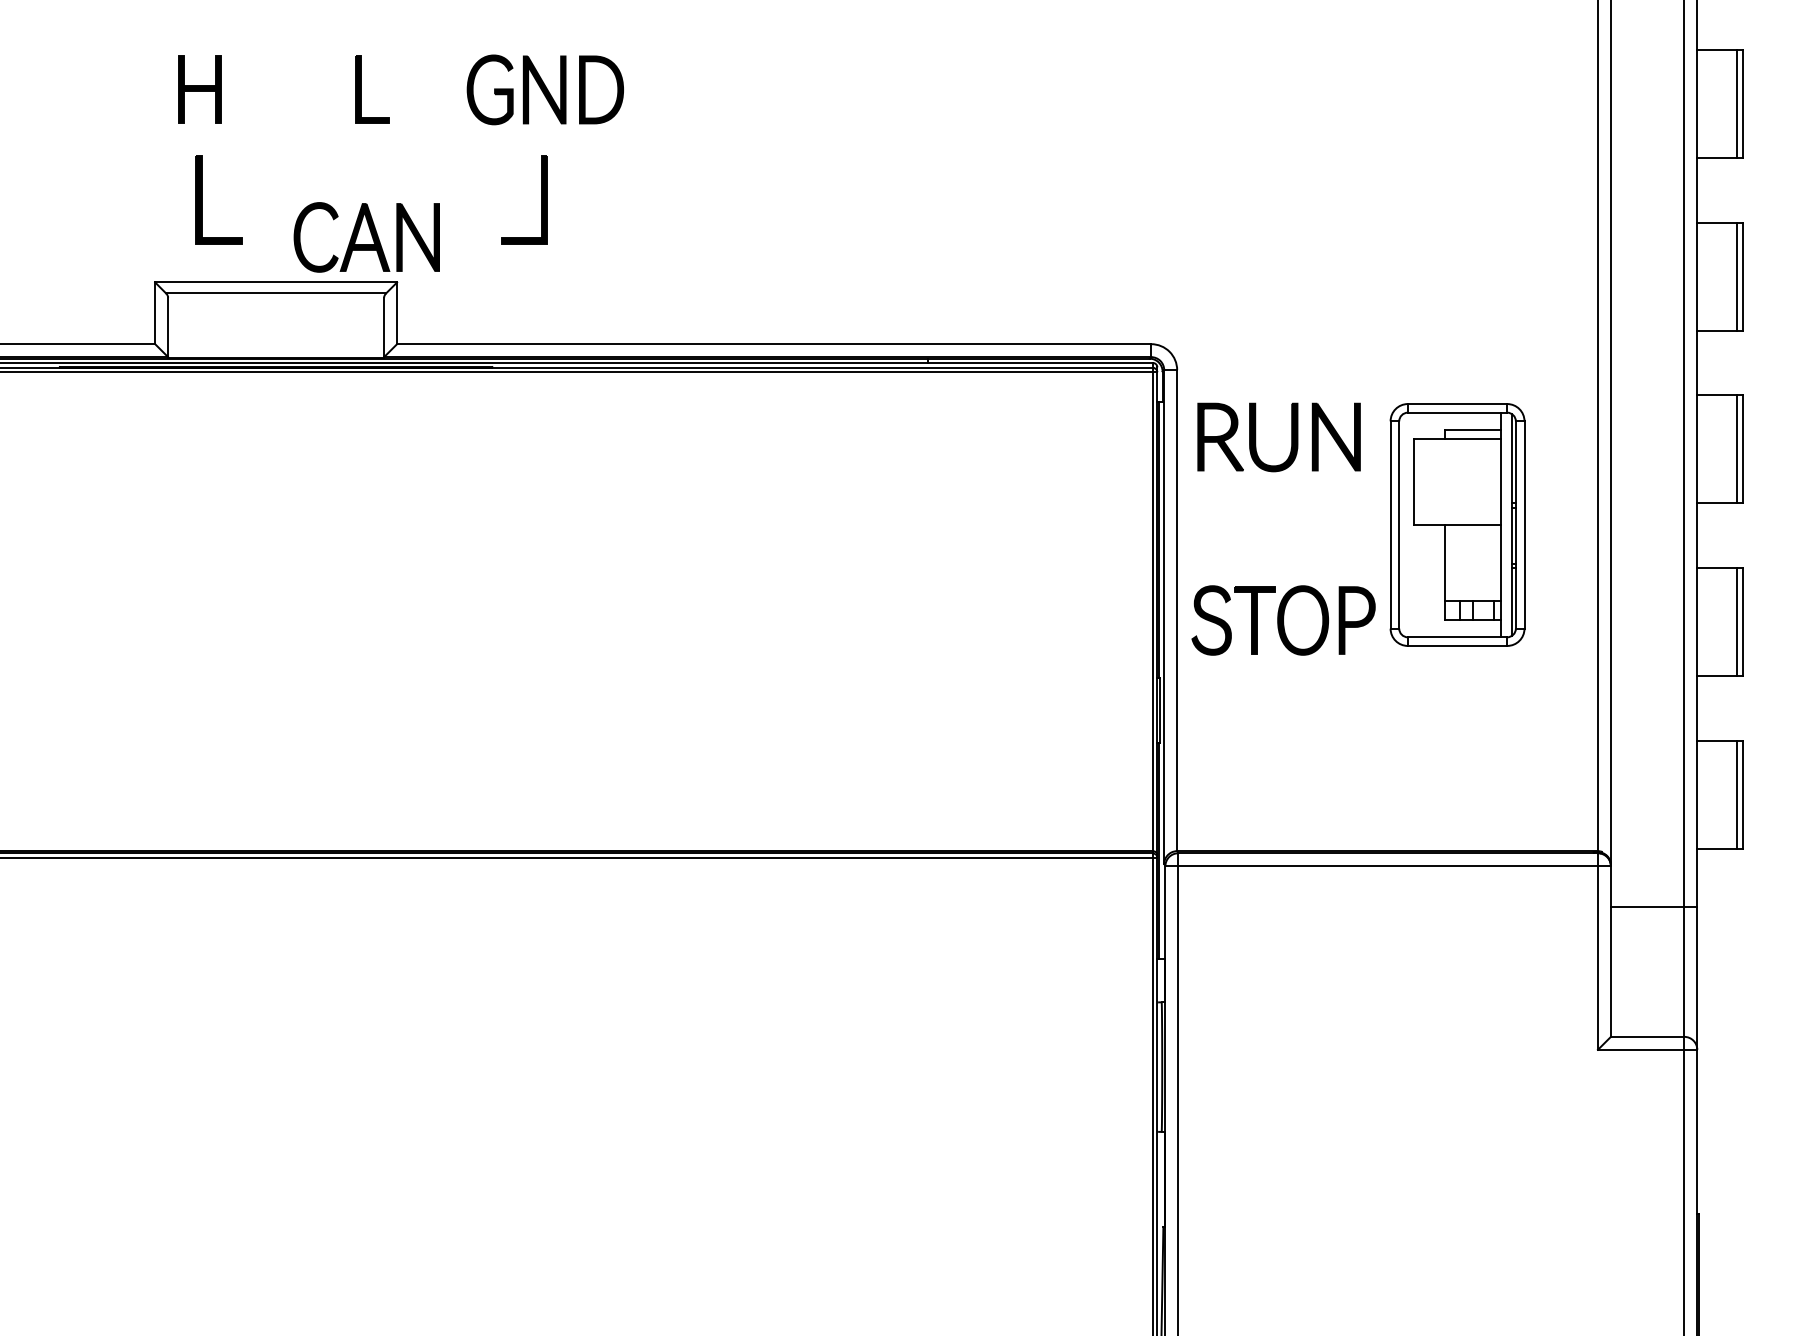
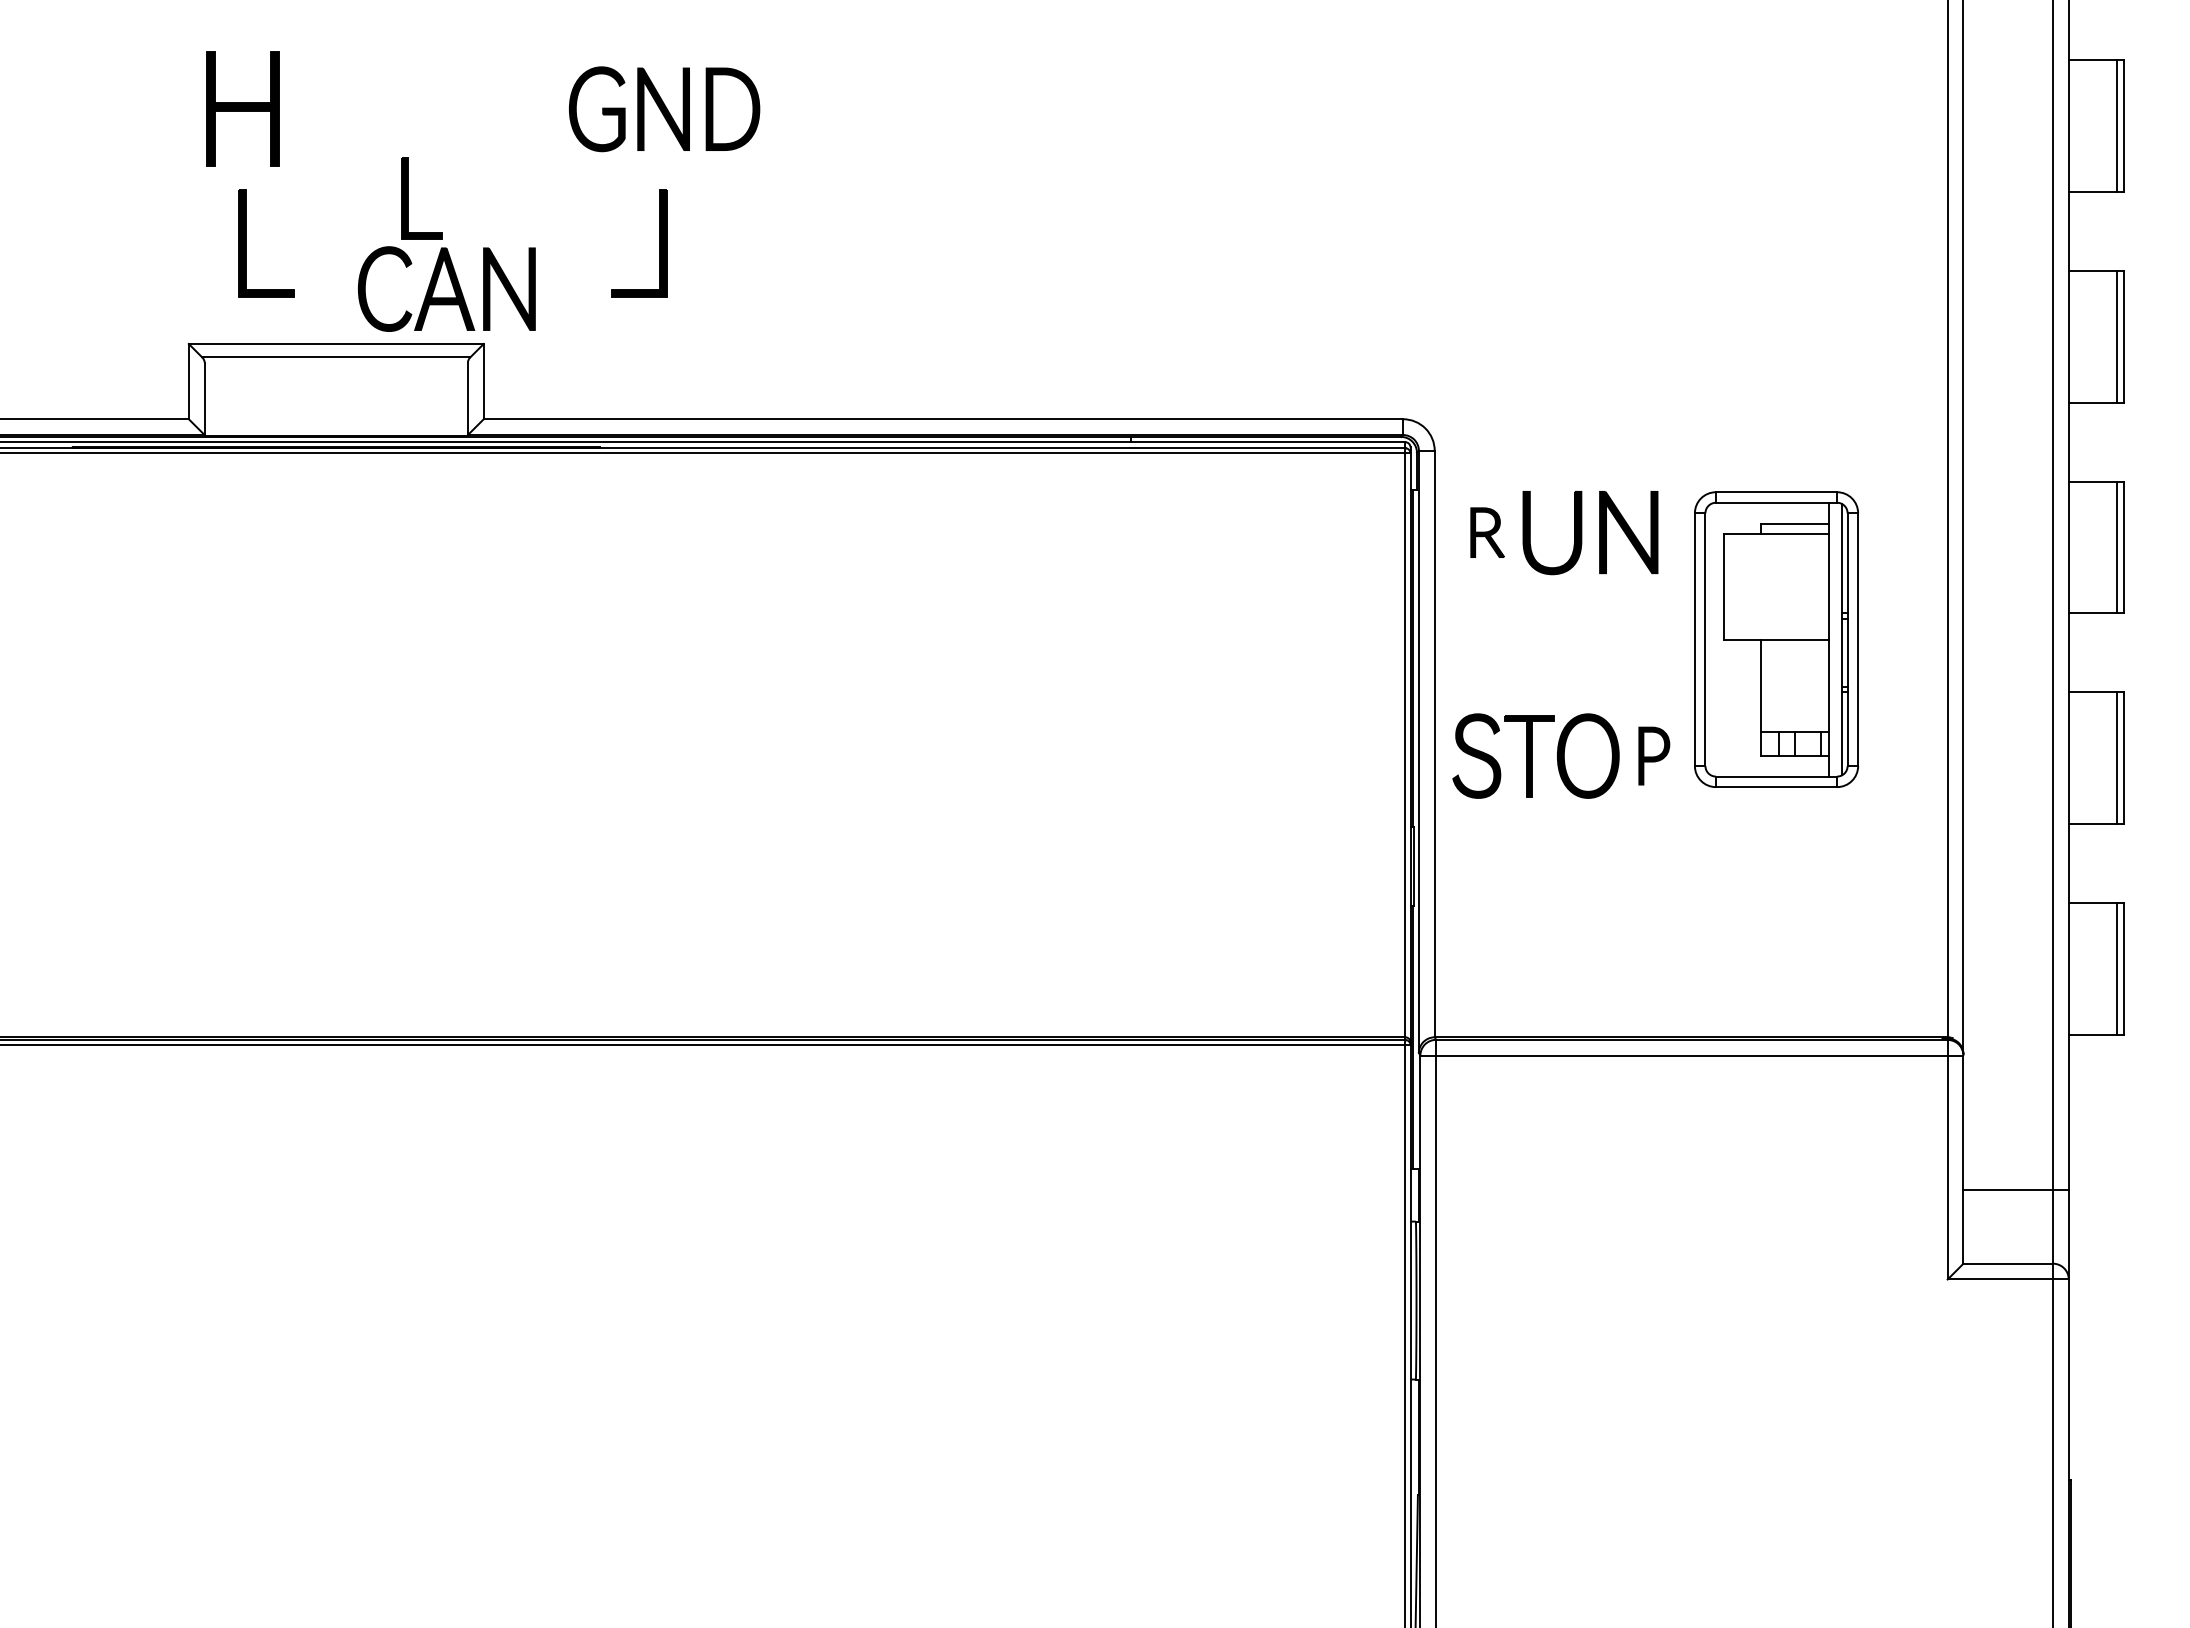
part: (200, 90) -> (243, 109), size x1.4
part: (361, 90) -> (408, 198), moved
part: (1220, 437) -> (1487, 532), size x0.6
part: (1357, 620) -> (1654, 755), size x0.7
line: (1653, 907) -> (2015, 1189), moved

